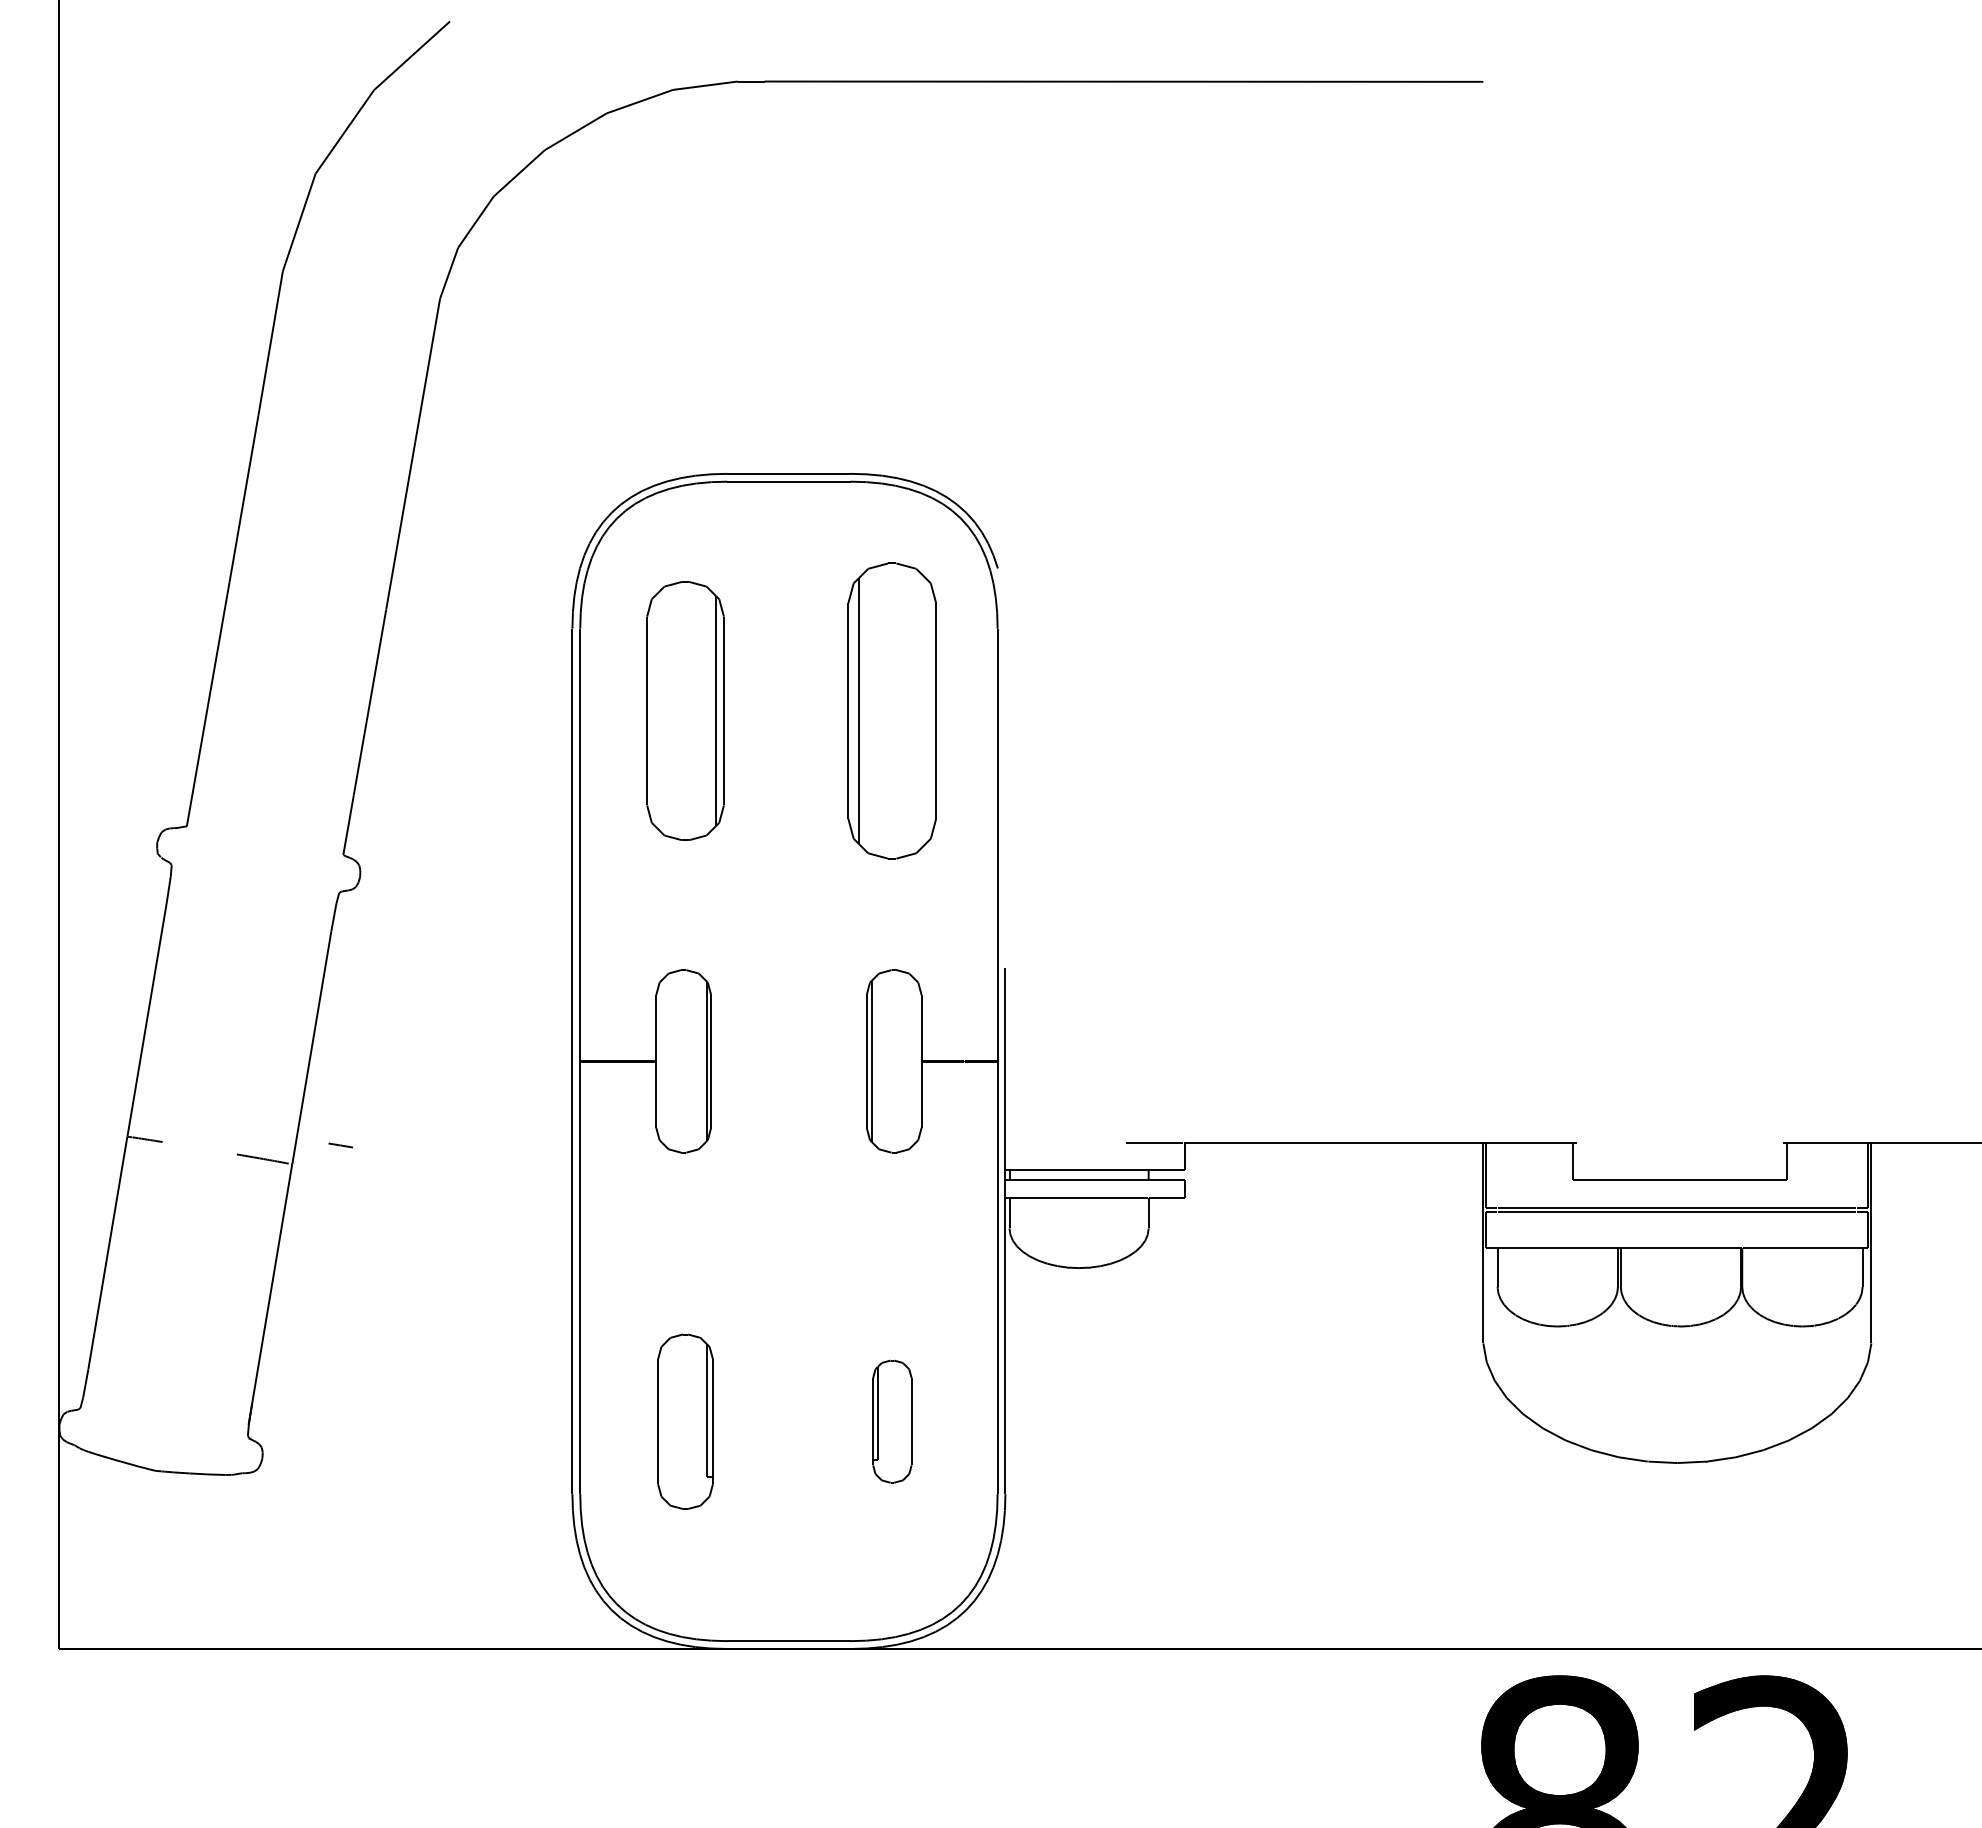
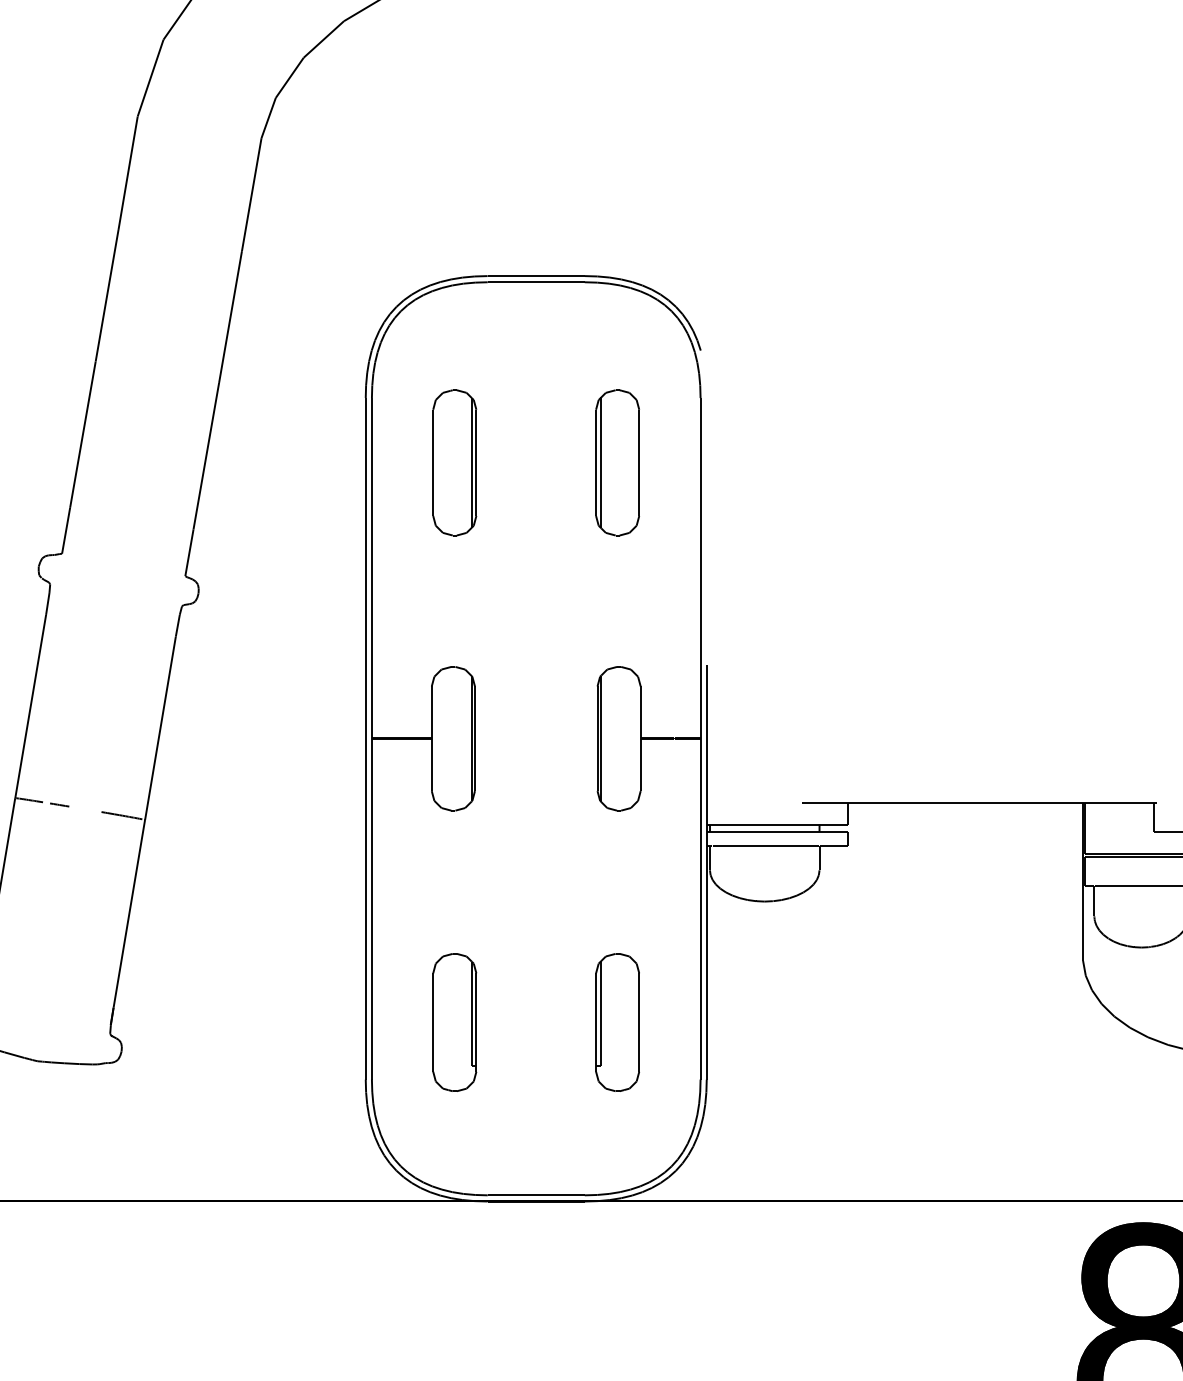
part: (685, 710) -> (454, 462), size x0.71
part: (892, 710) -> (617, 462), size x0.62
line: (340, 1145) -> (59, 805), moved
part: (892, 1421) -> (617, 1022), size x1.43

